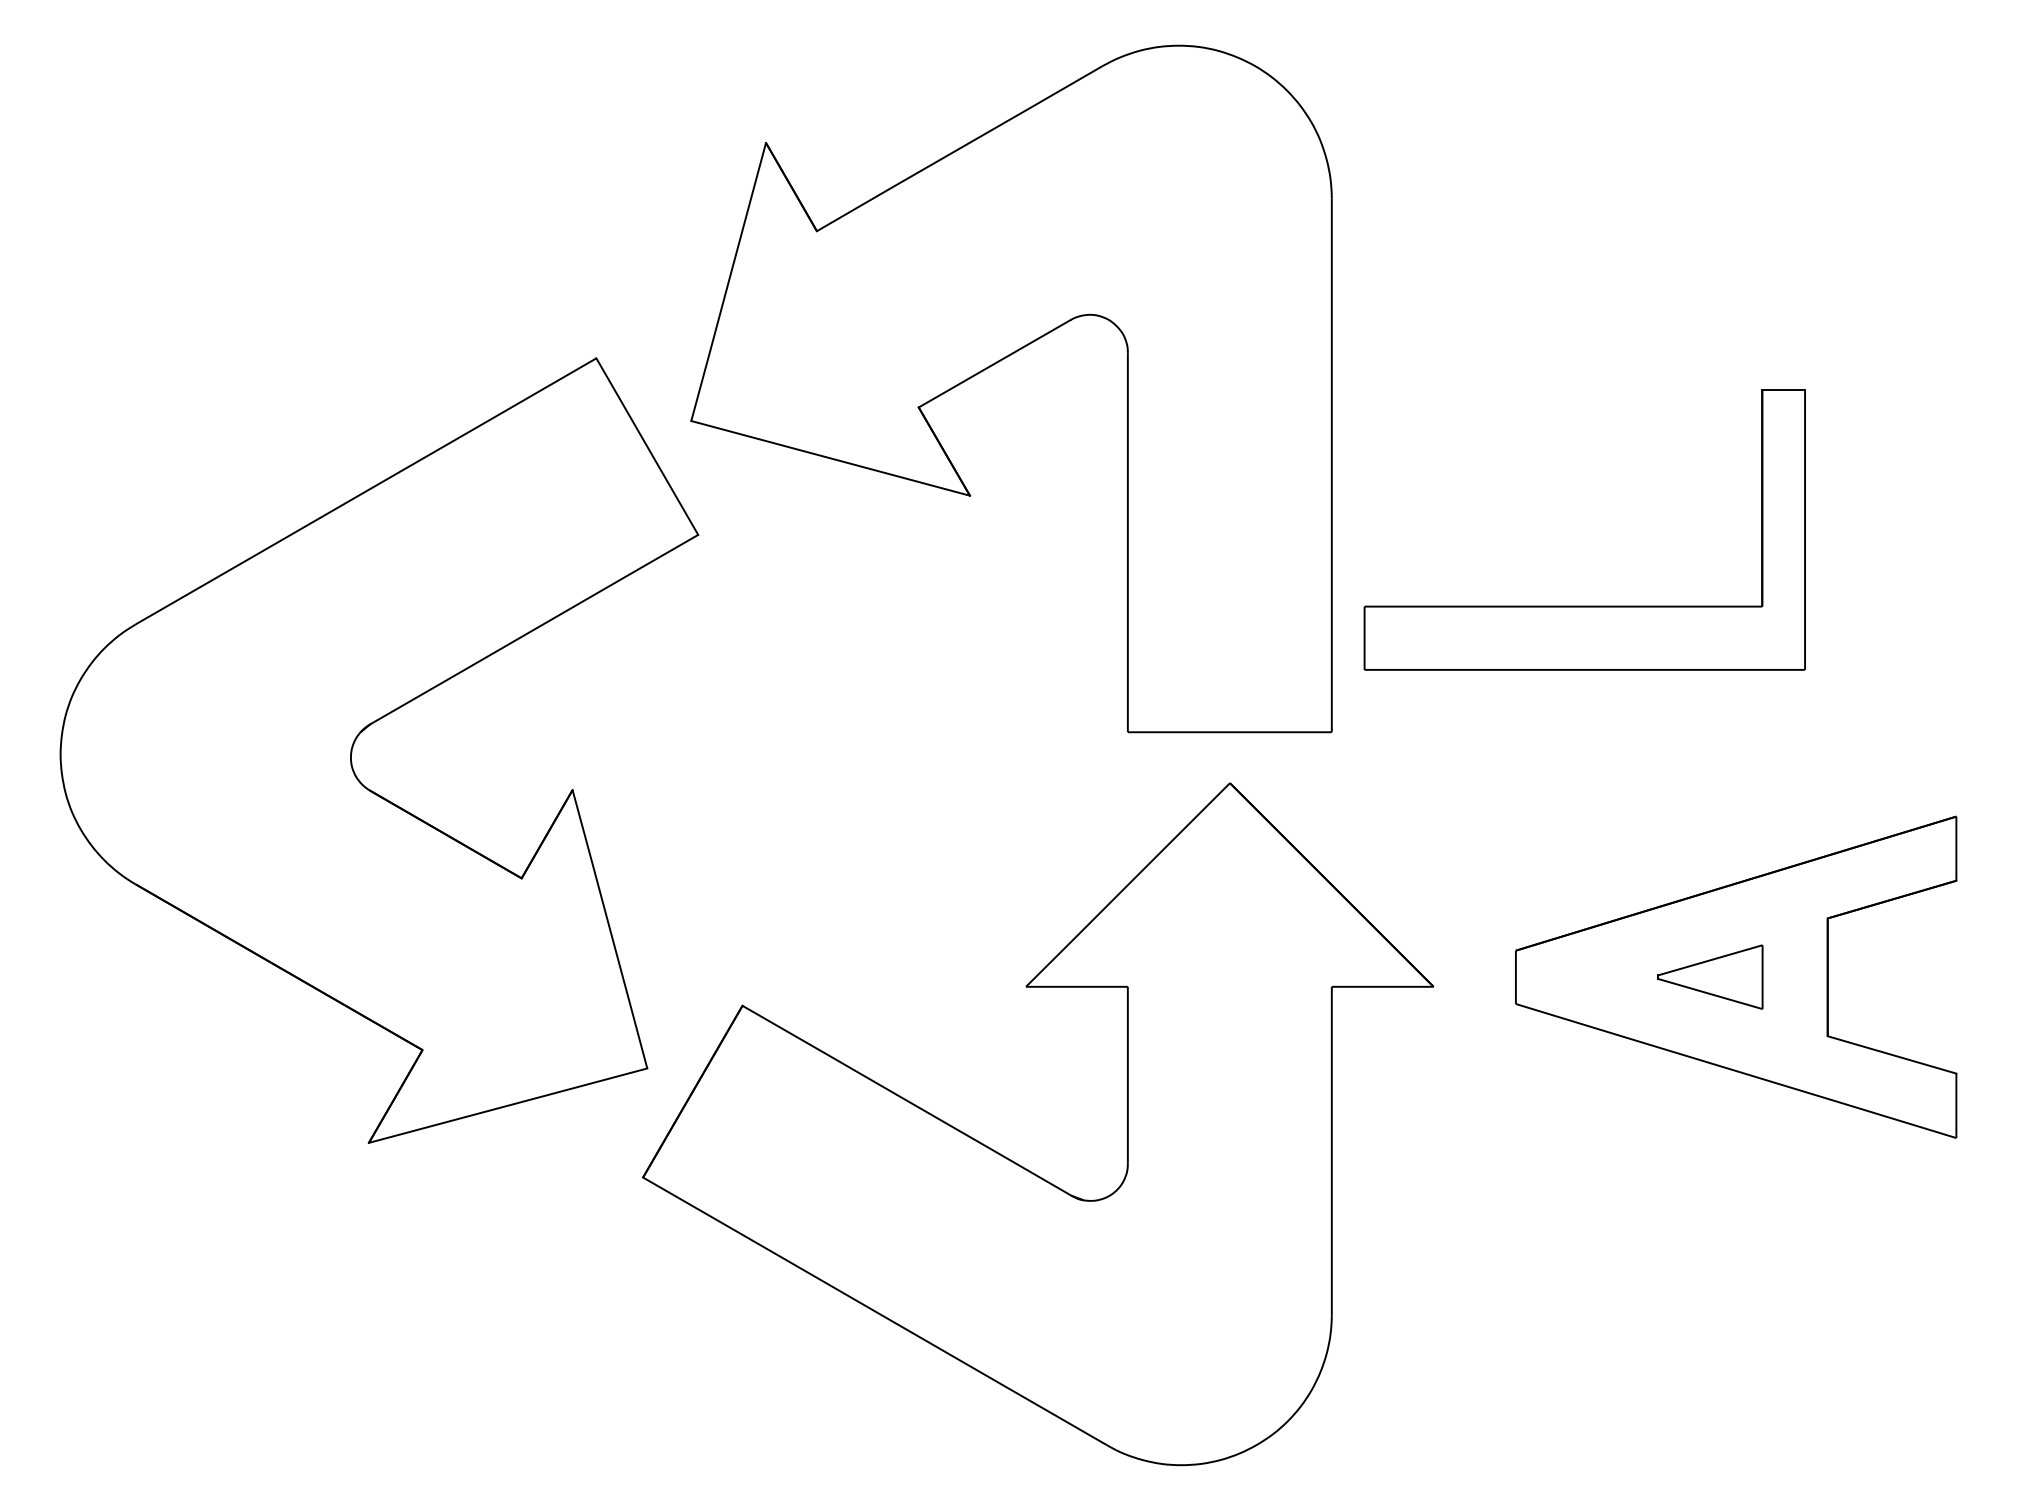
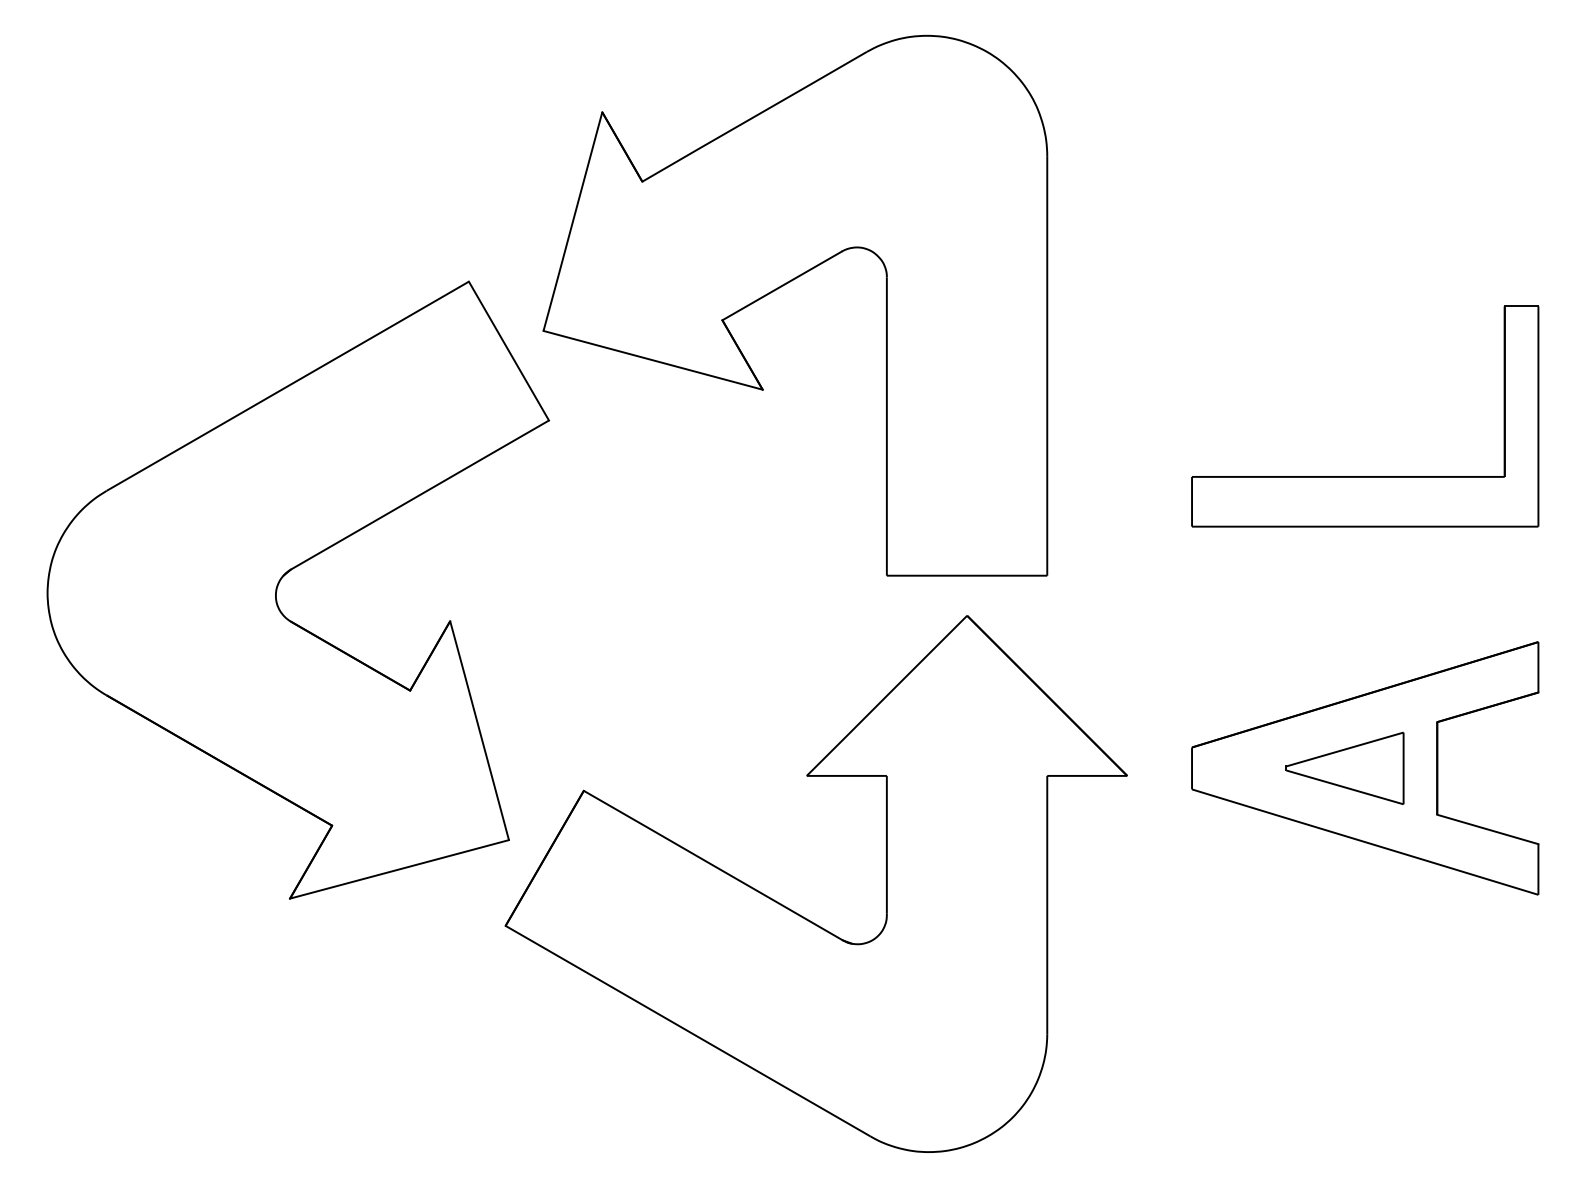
part: (1585, 606) -> (1365, 476), moved
part: (1709, 976) -> (1344, 767), size x1.43

